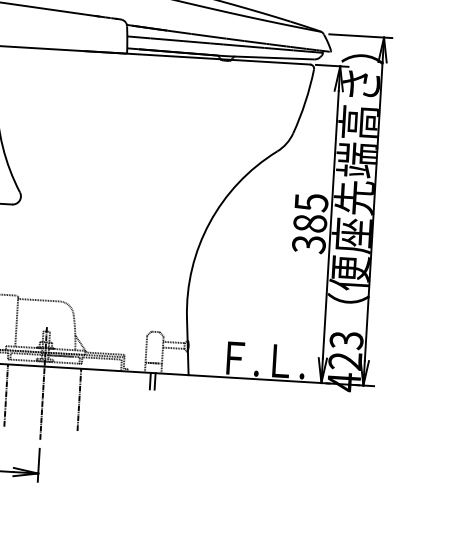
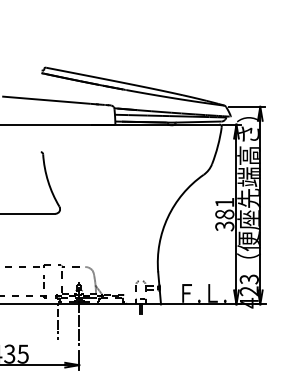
text: (310, 202) -> (224, 202), 385 -> 381
line: (80, 398) -> (100, 321), removed

